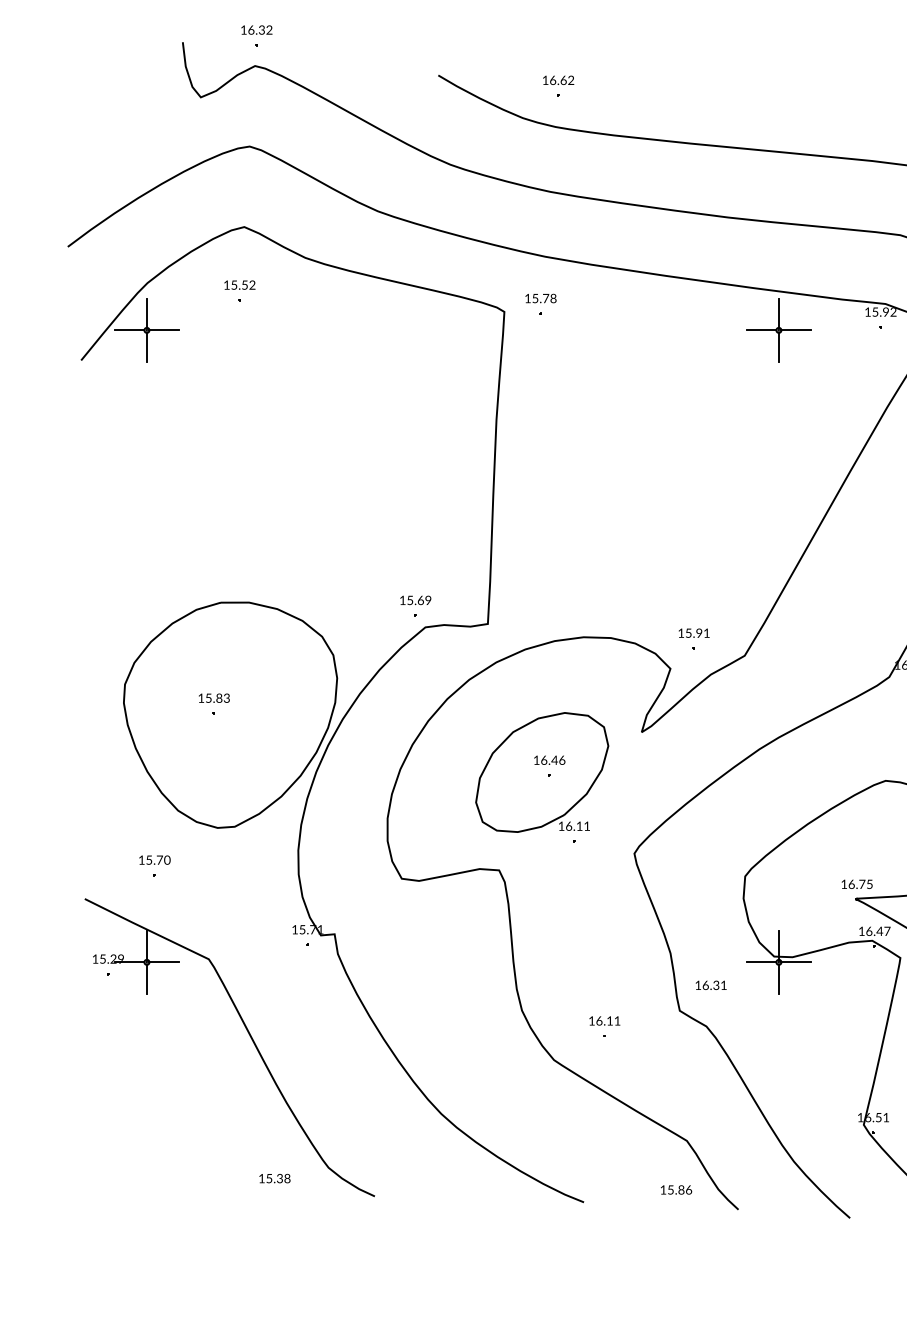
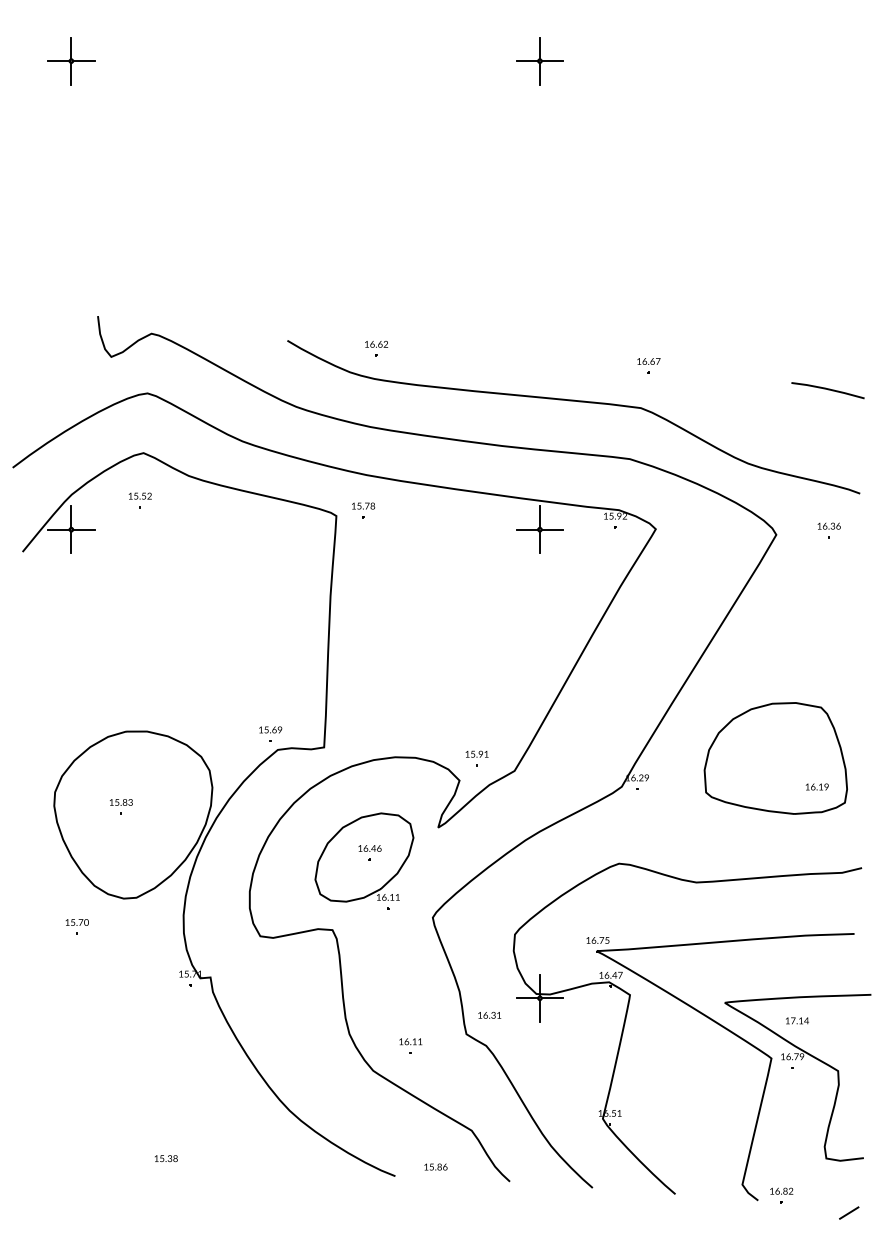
part: (256, 36) -> (152, 311), removed
part: (249, 1036) -> (147, 1053), removed
text: (675, 1189) -> (435, 1166), moved

